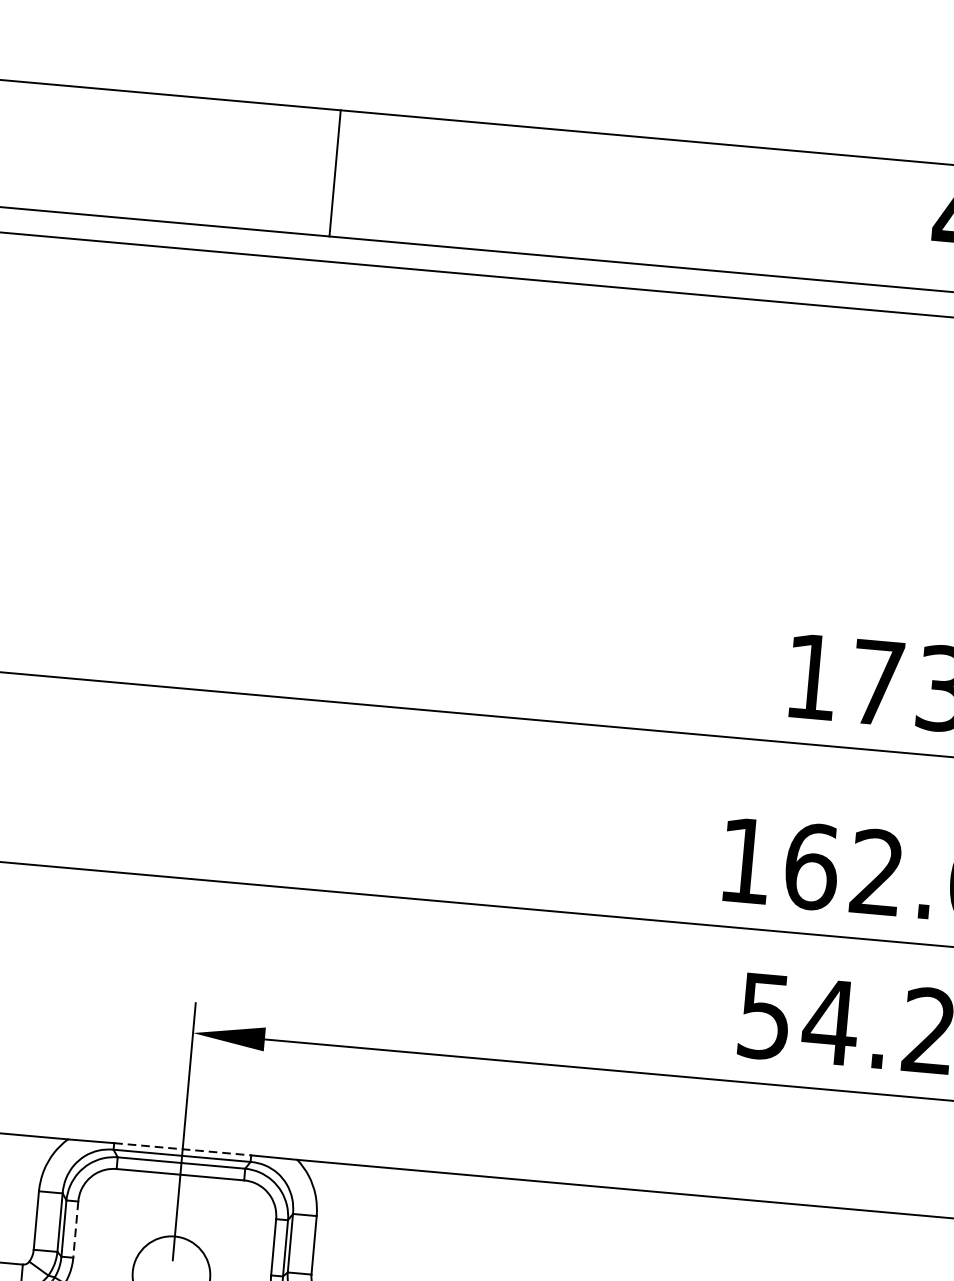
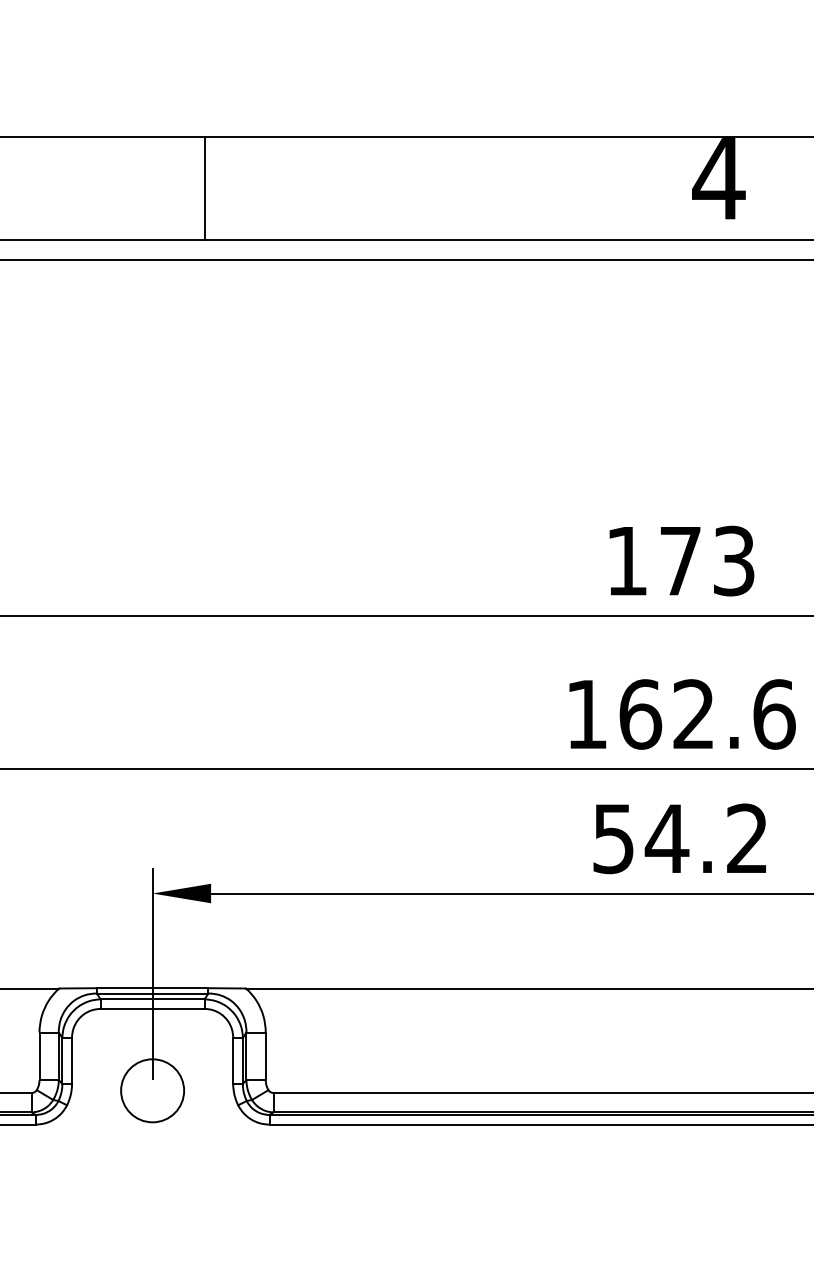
line: (182, 1149) -> (152, 988), dashed -> solid
line: (76, 1229) -> (72, 1060), dashed -> solid

